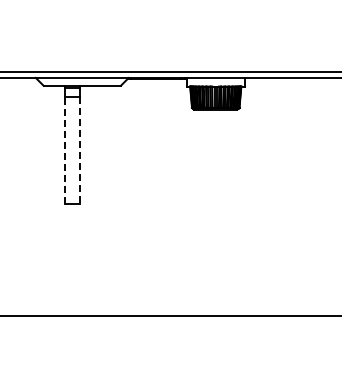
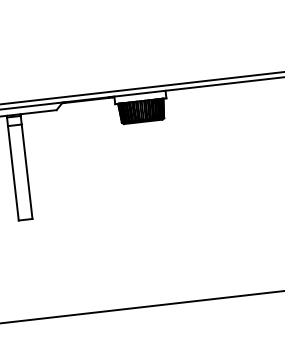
line: (64, 150) -> (13, 173), dashed -> solid
line: (80, 151) -> (27, 172), dashed -> solid

